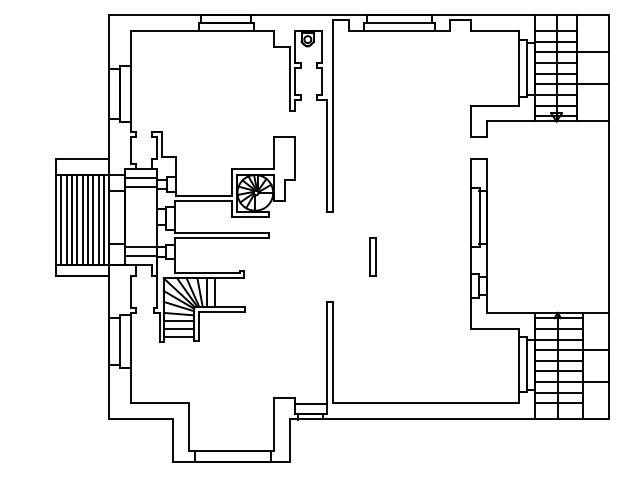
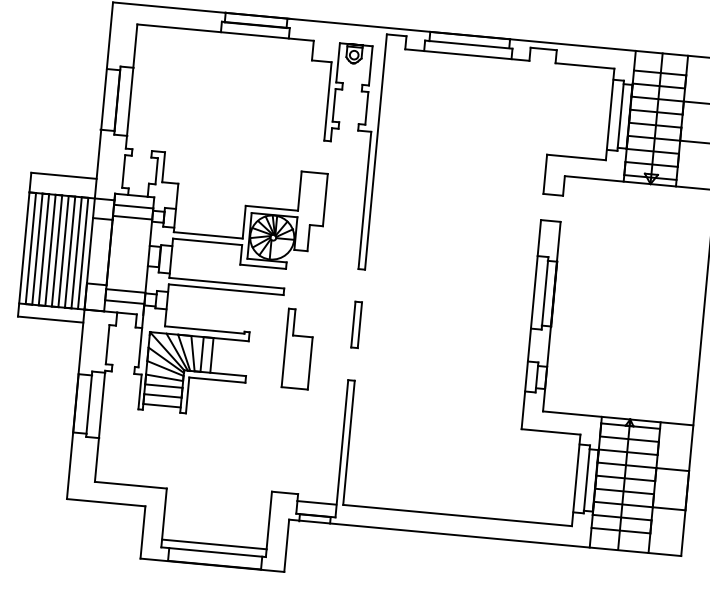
part: (372, 256) -> (356, 324), moved
part: (284, 280) -> (298, 348), added
line: (231, 444) -> (214, 543), added

